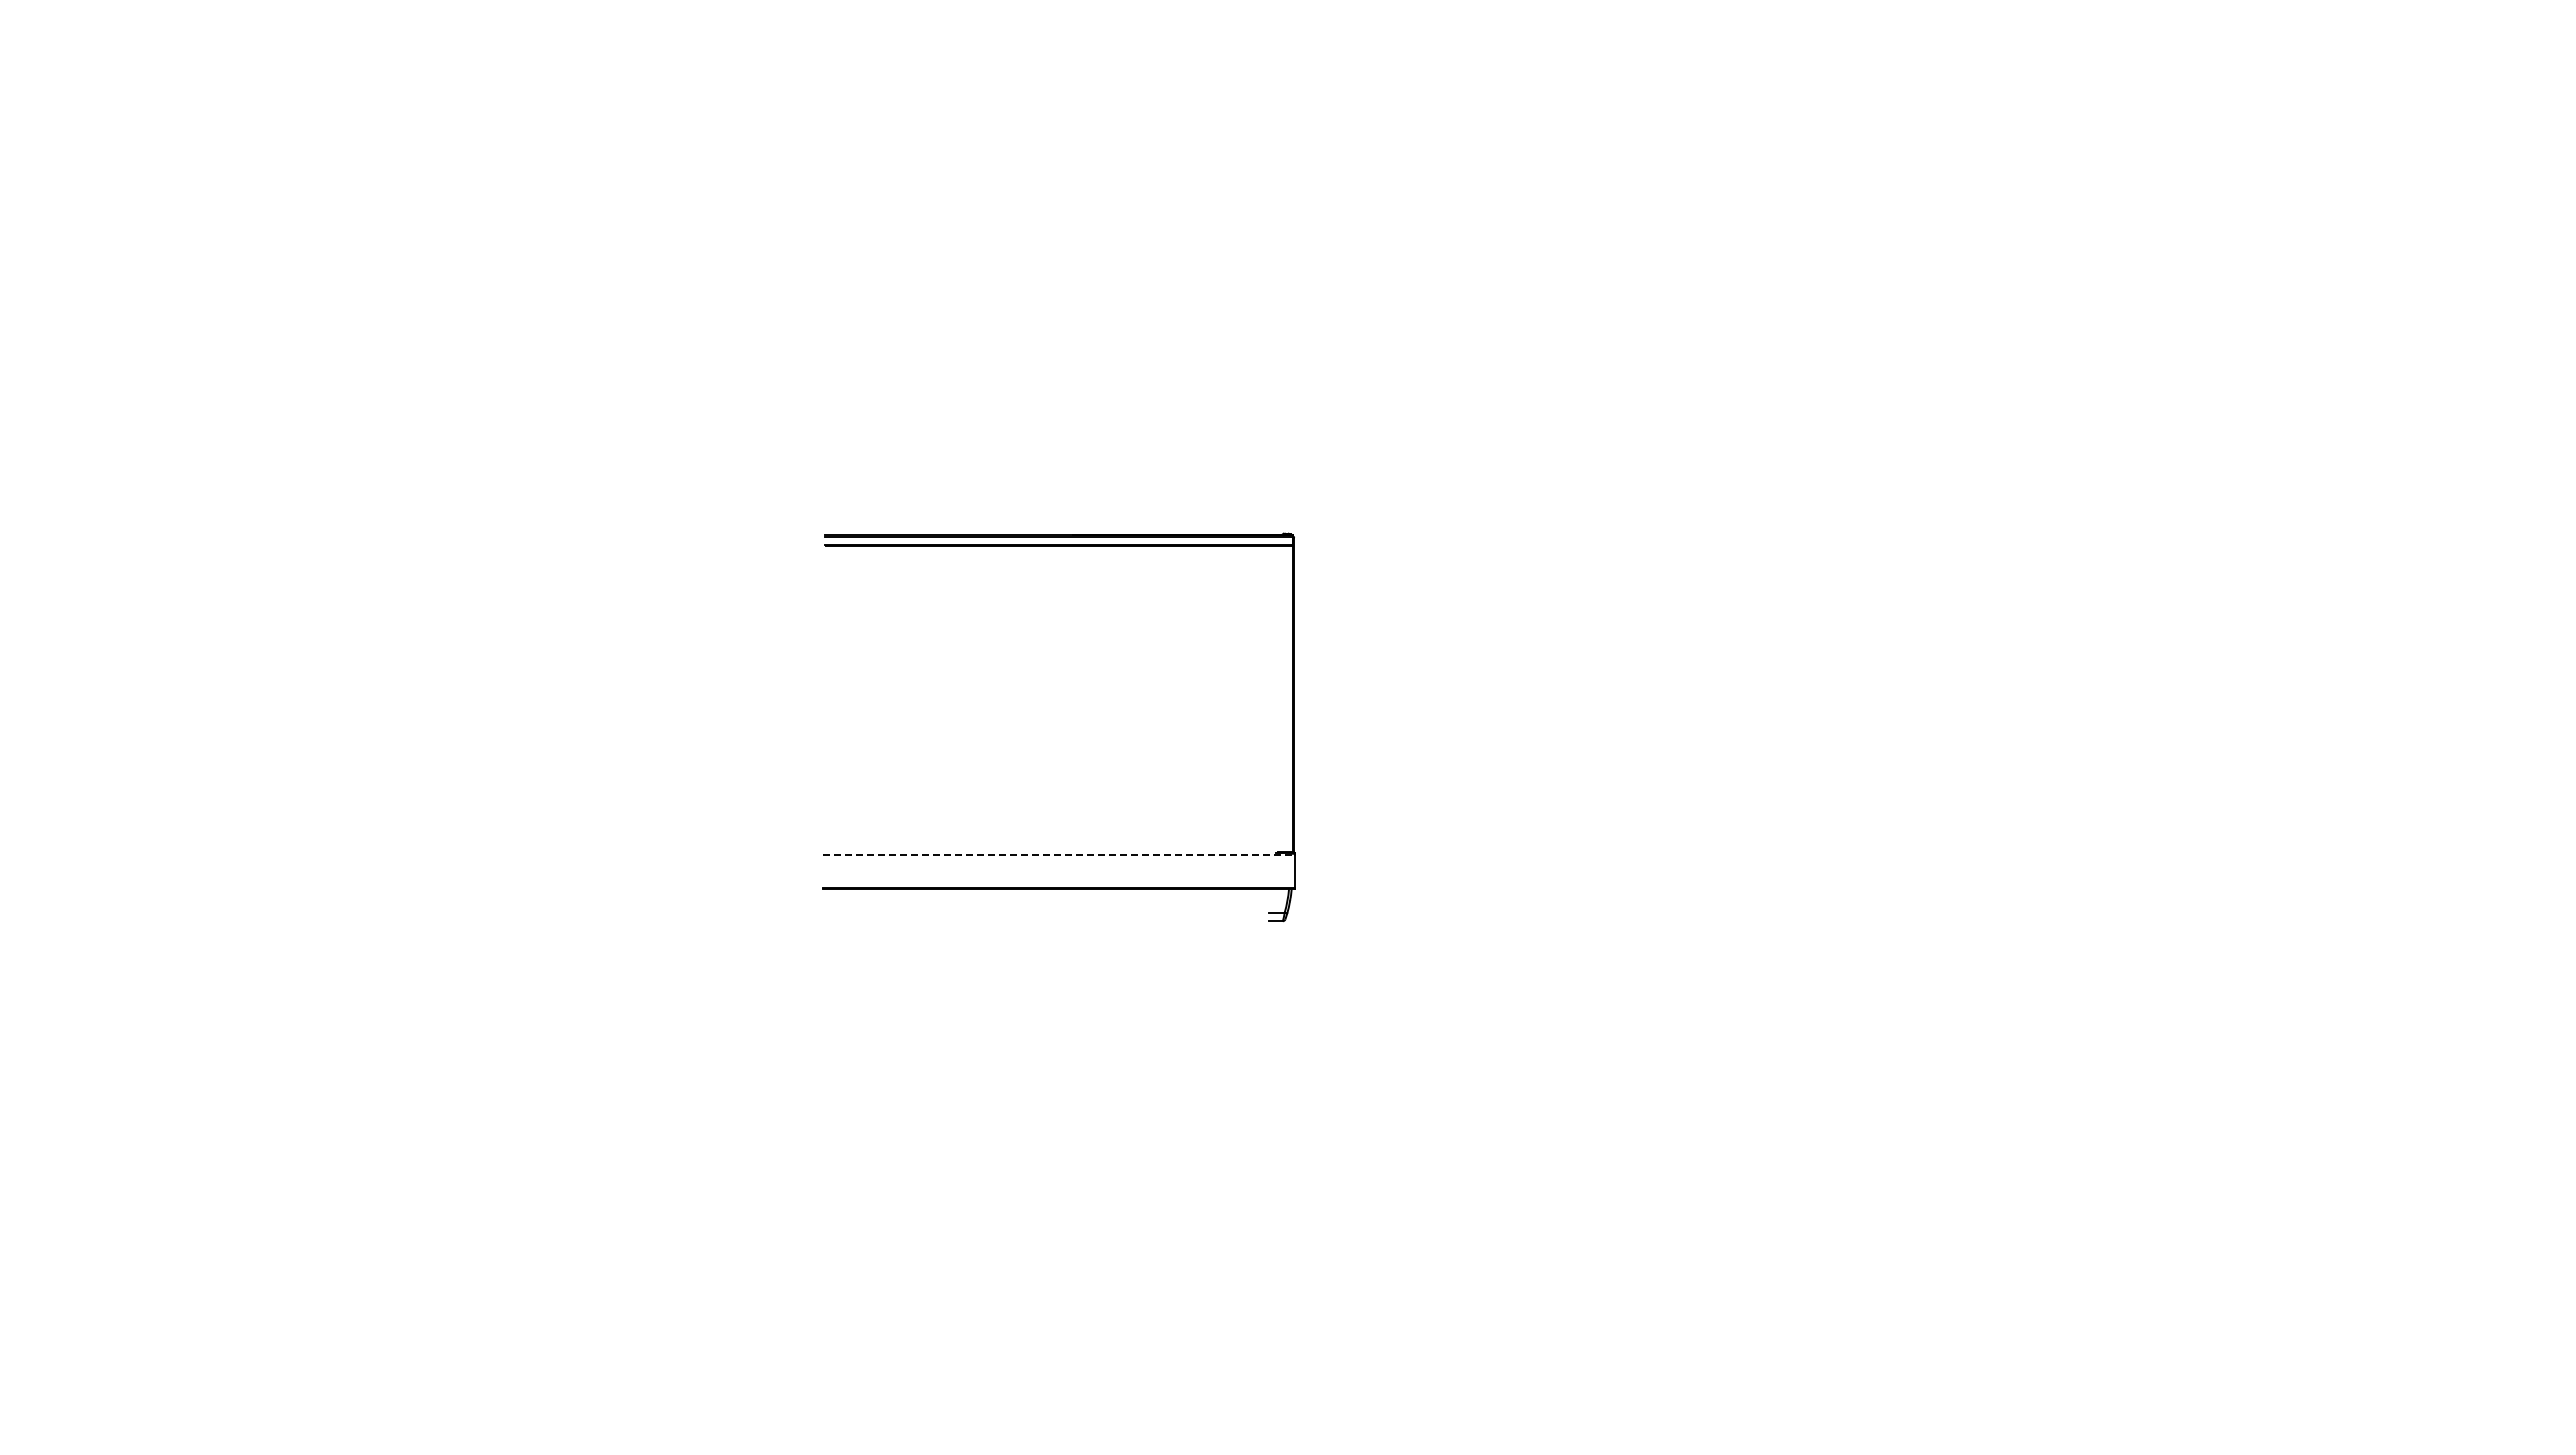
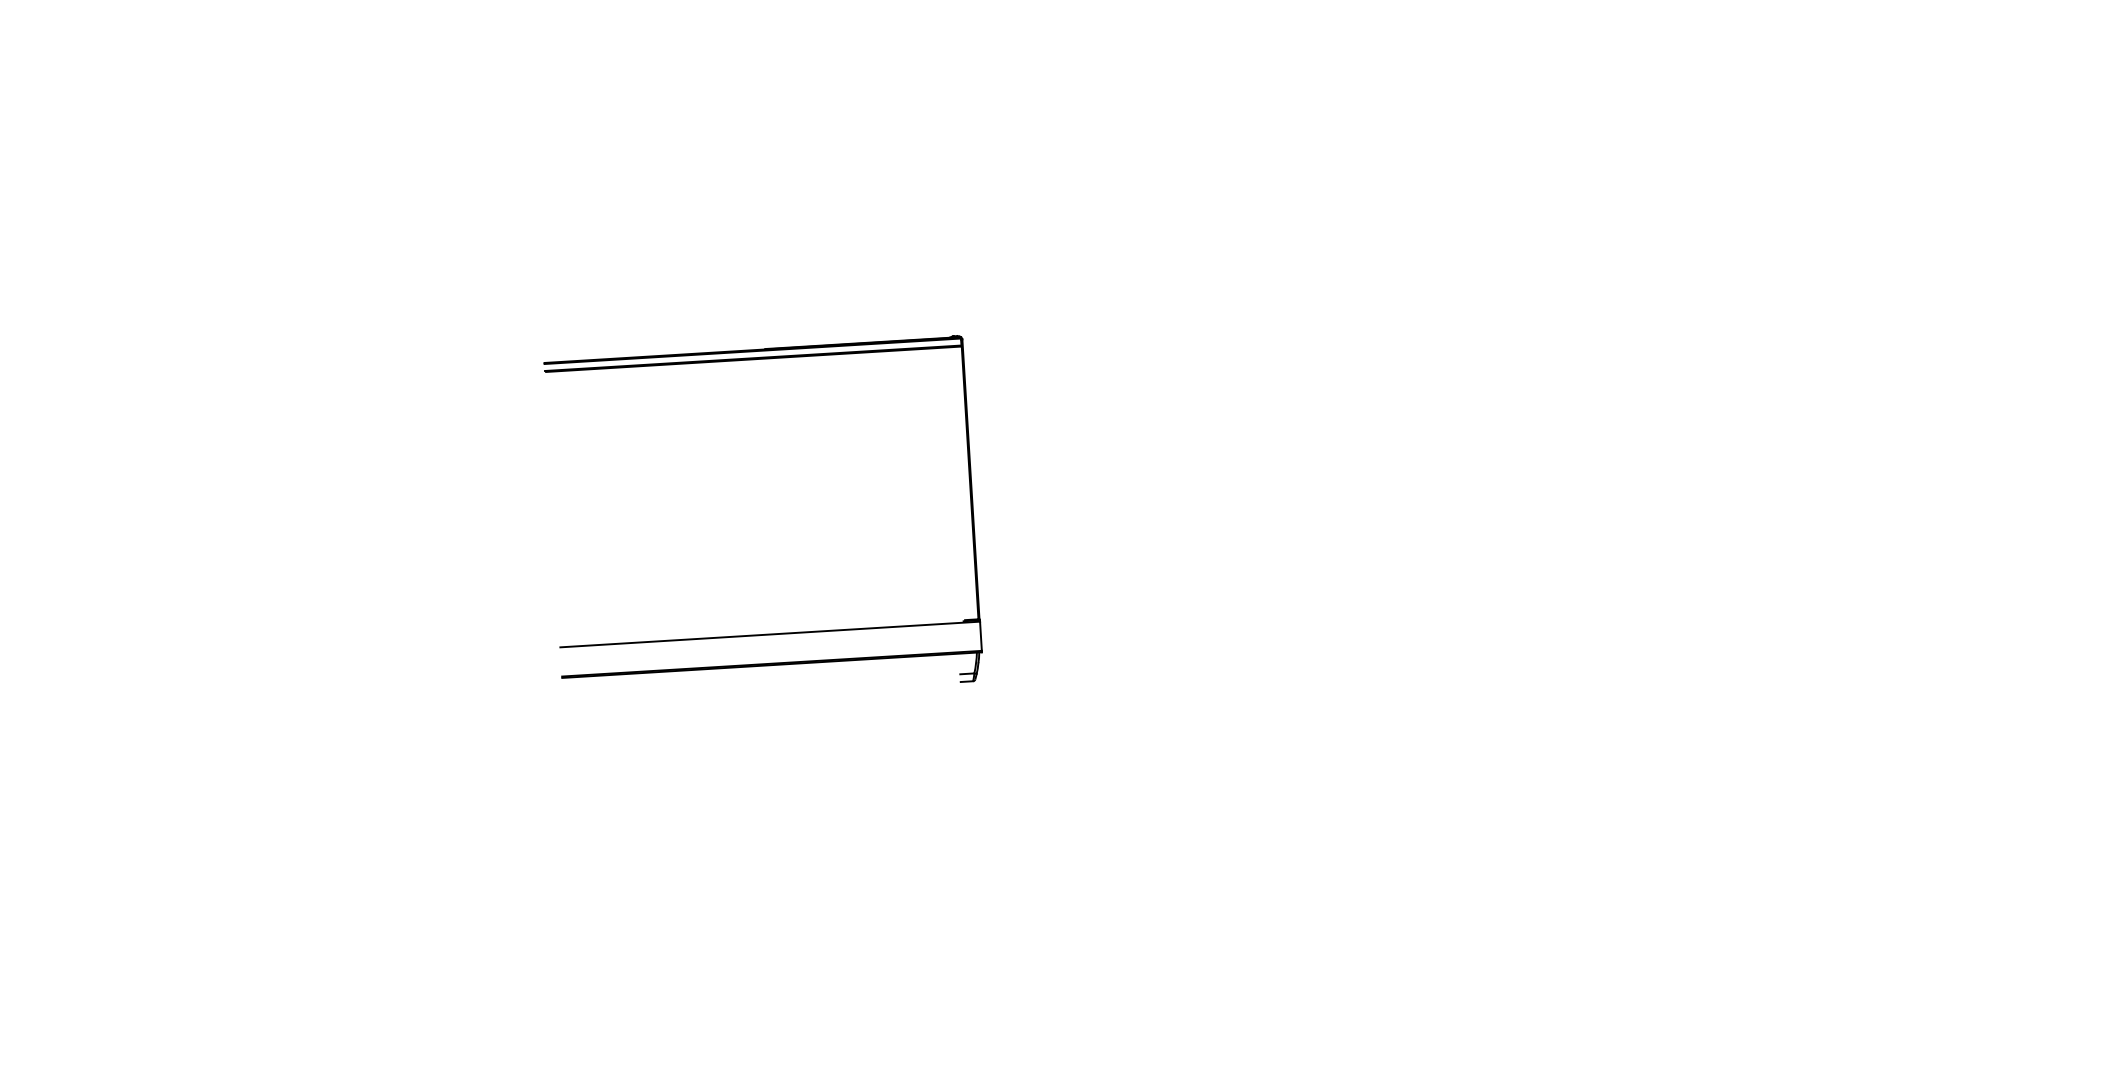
line: (1058, 855) -> (769, 634), dashed -> solid

